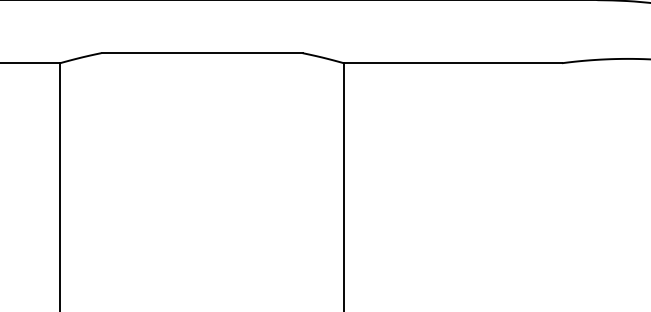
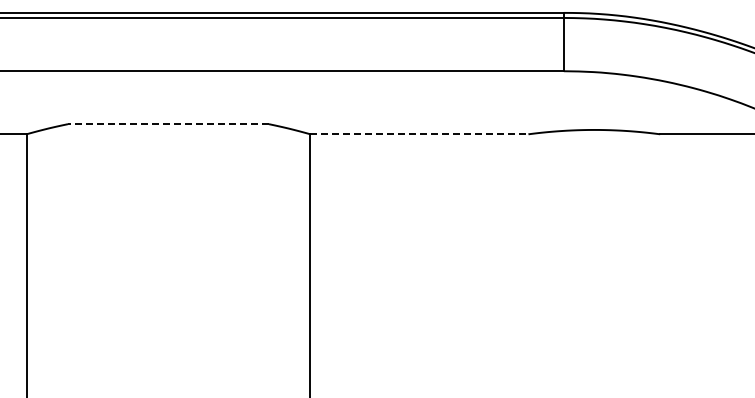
line: (202, 53) -> (168, 124), solid -> dashed
line: (454, 63) -> (420, 134), solid -> dashed

